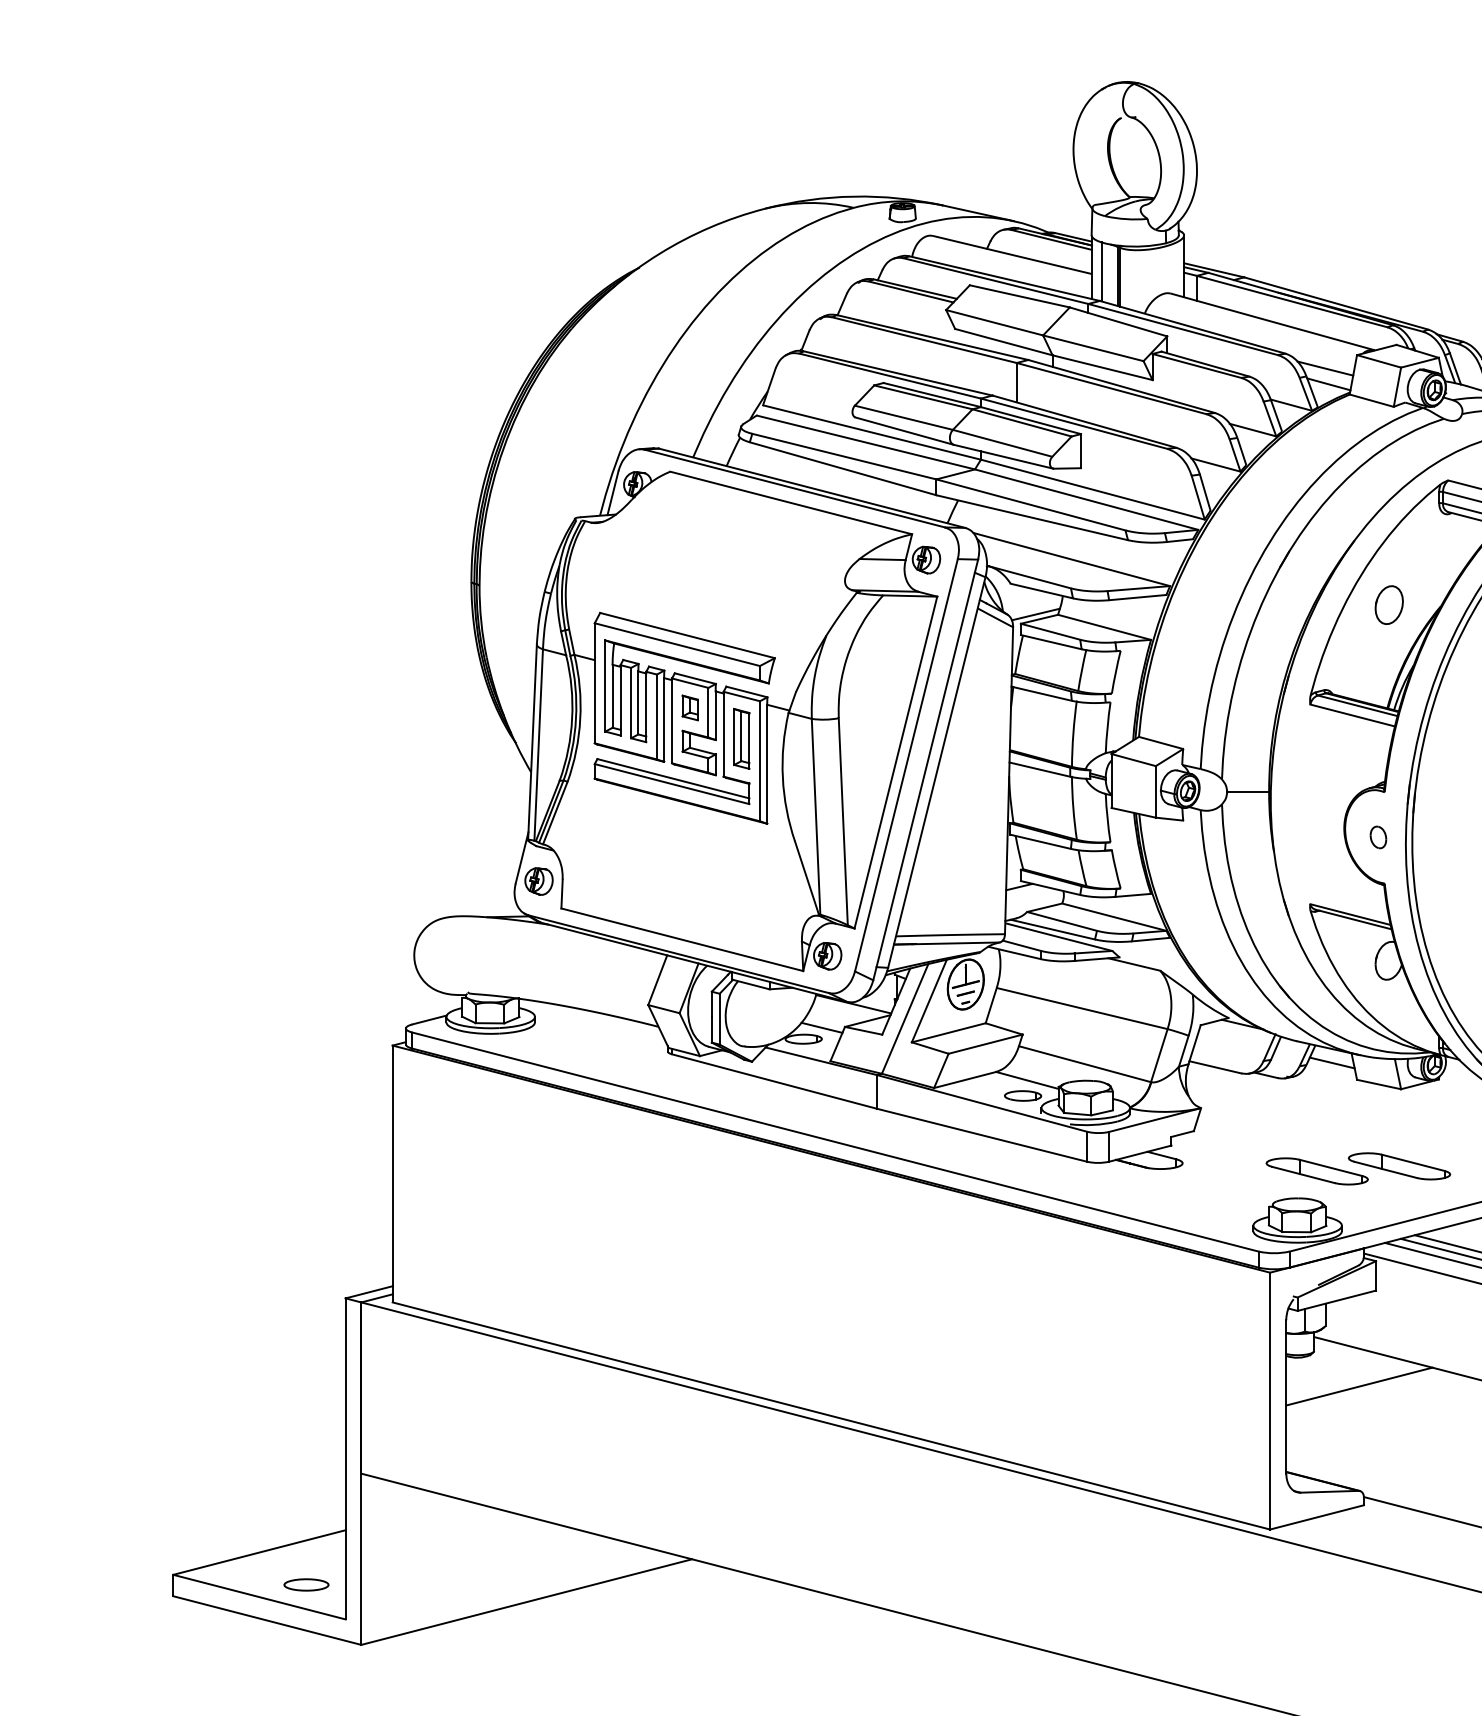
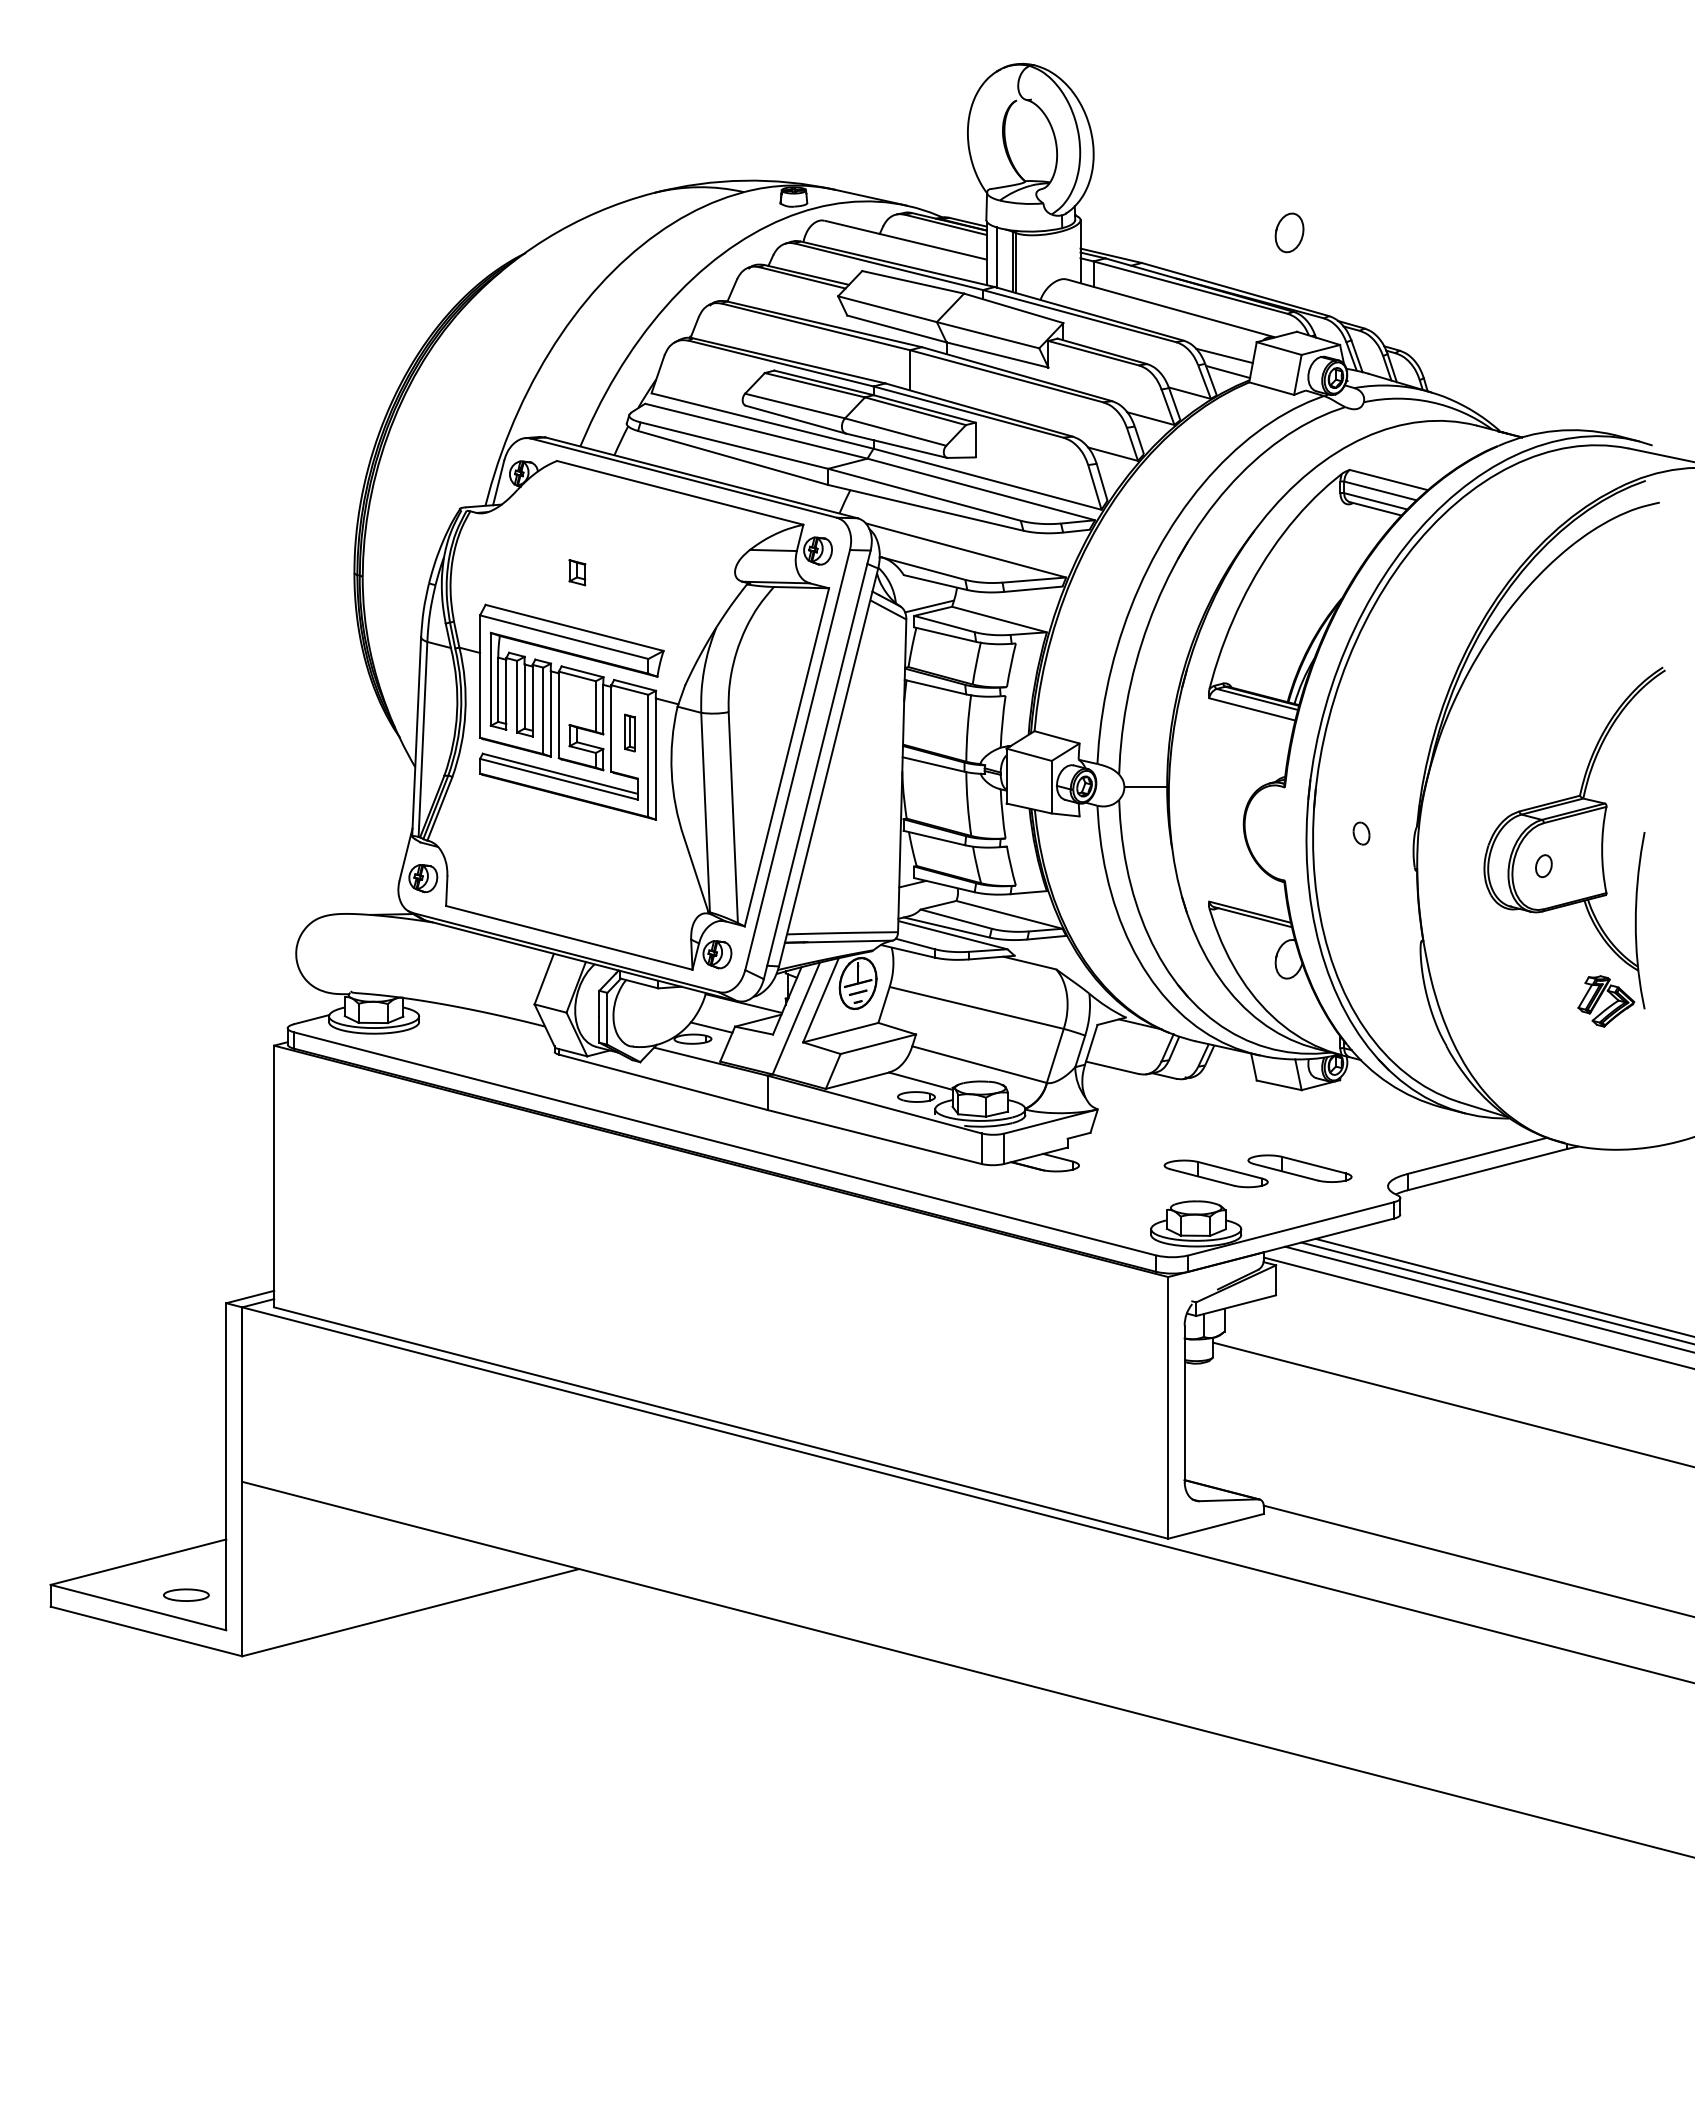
part: (1389, 604) -> (1289, 232), moved
part: (690, 707) -> (577, 572), moved
part: (741, 738) -> (629, 732), size x0.6
part: (1378, 837) -> (1361, 833), moved
line: (1332, 1062) -> (1231, 1062), removed
line: (1358, 1385) -> (1258, 1392), removed

